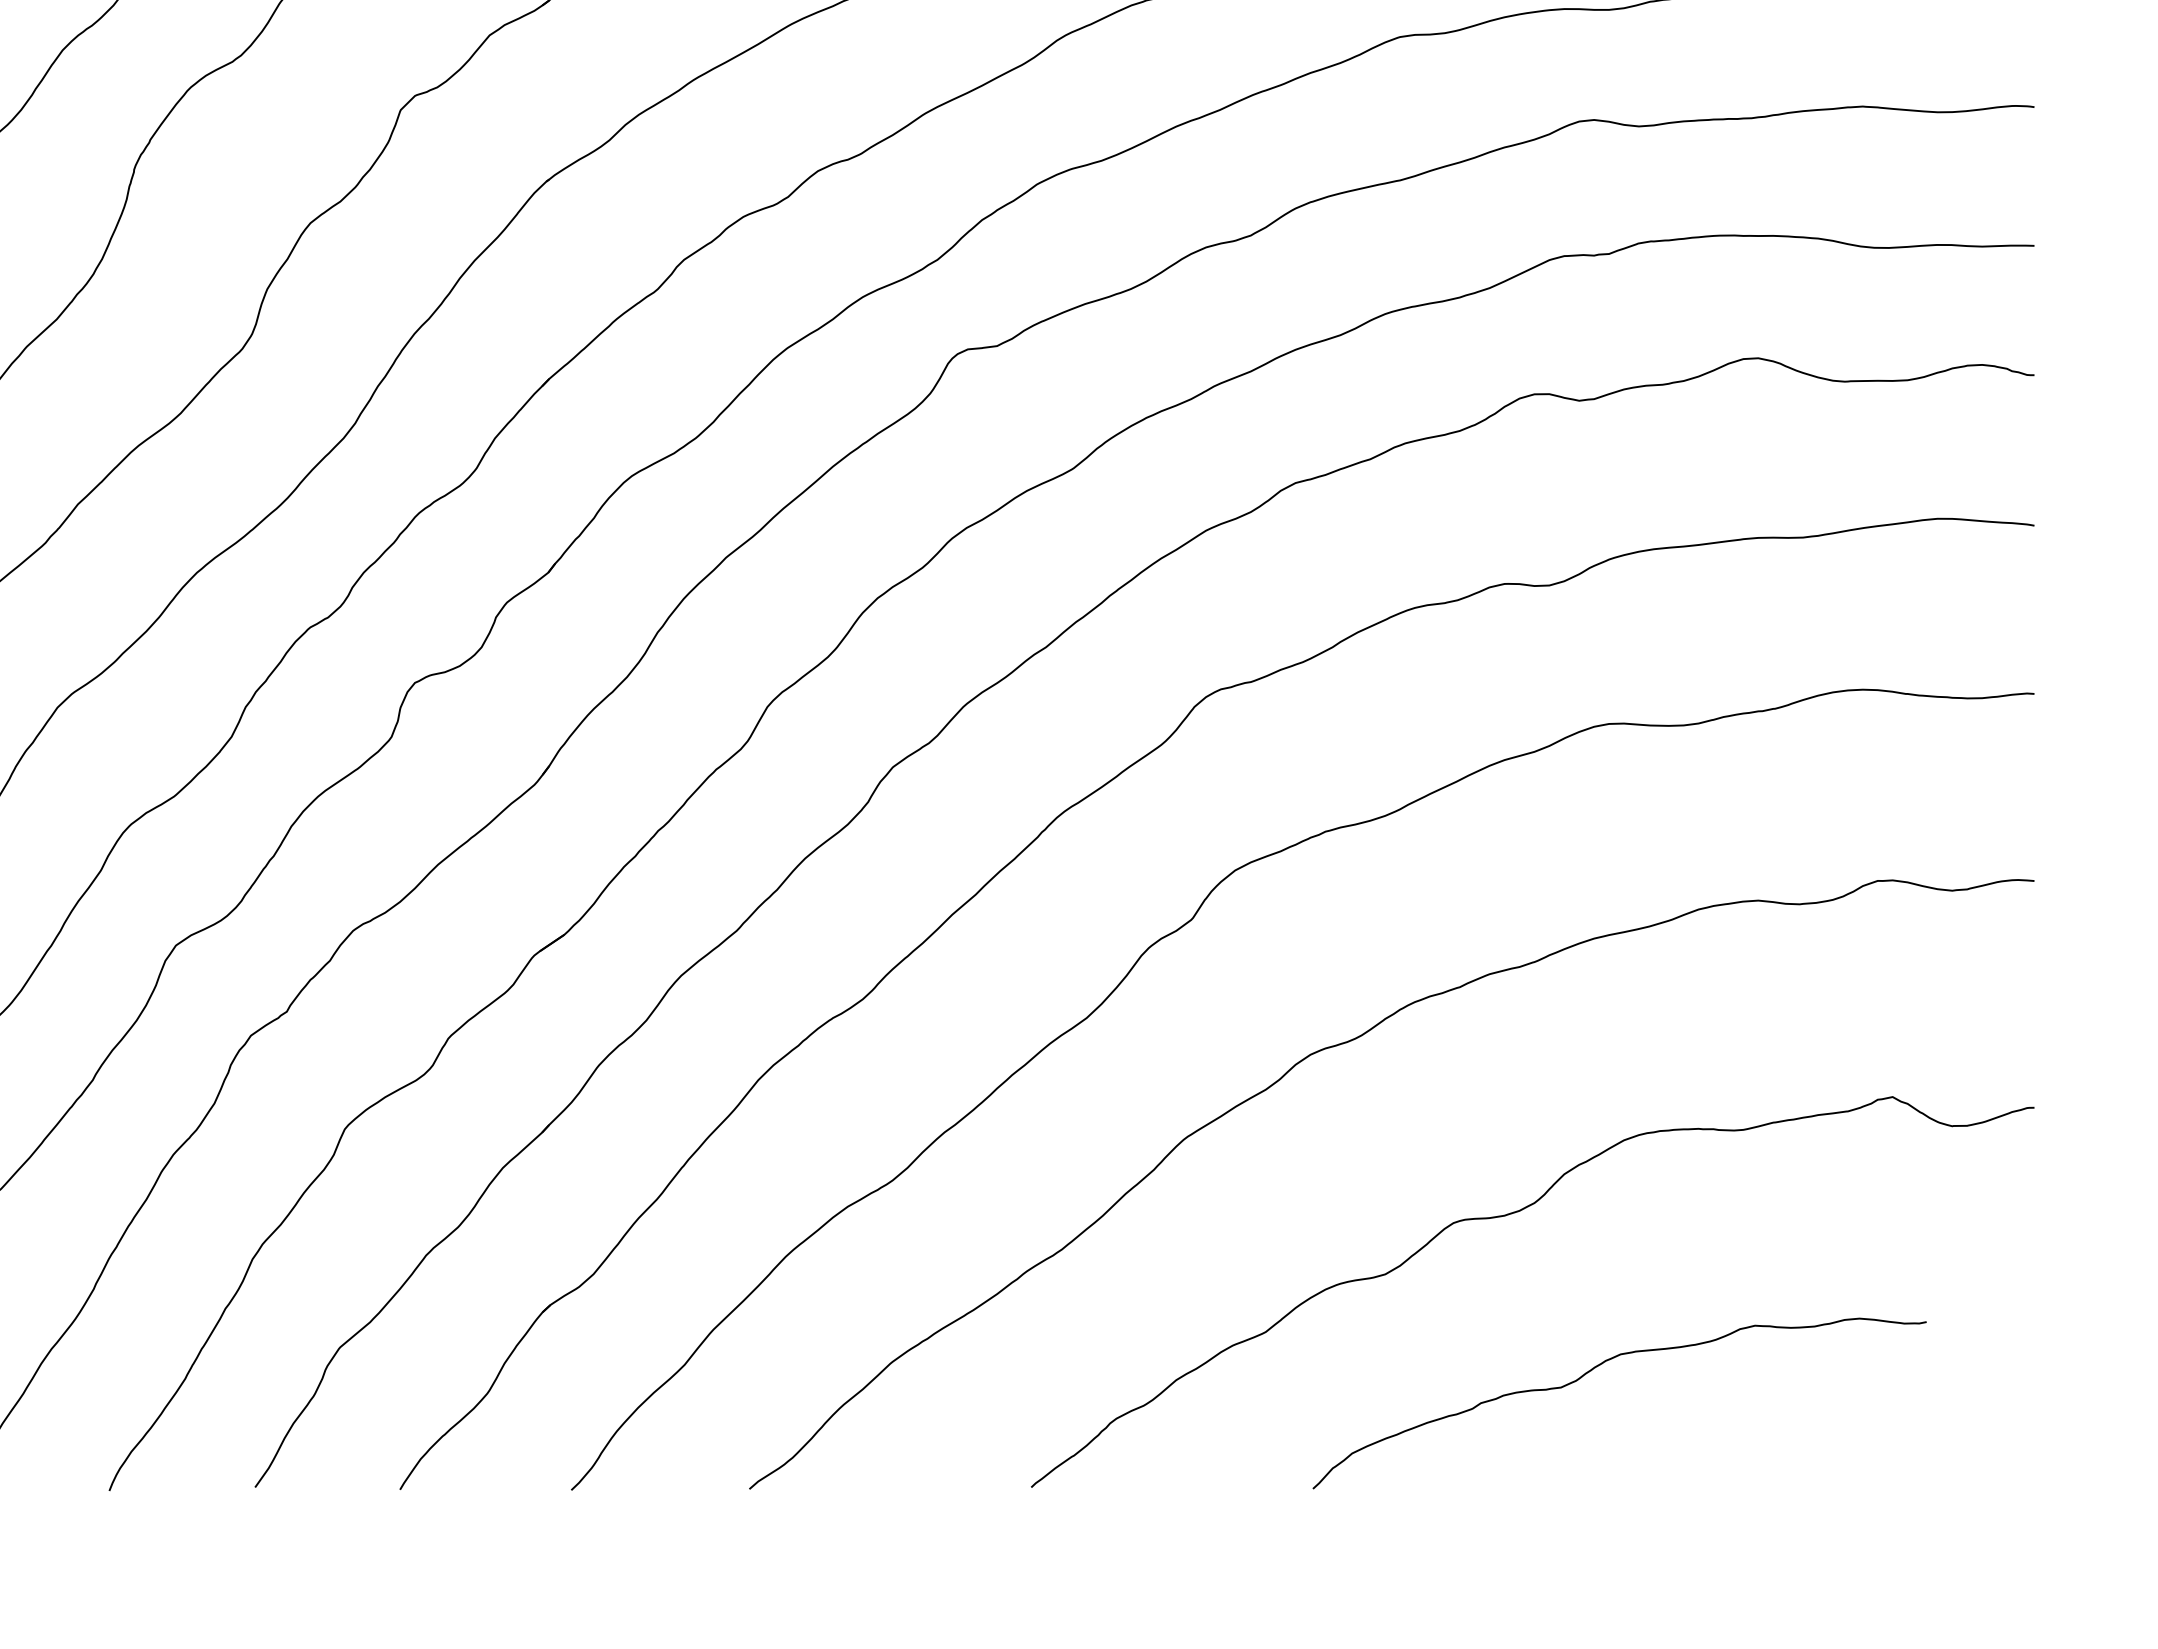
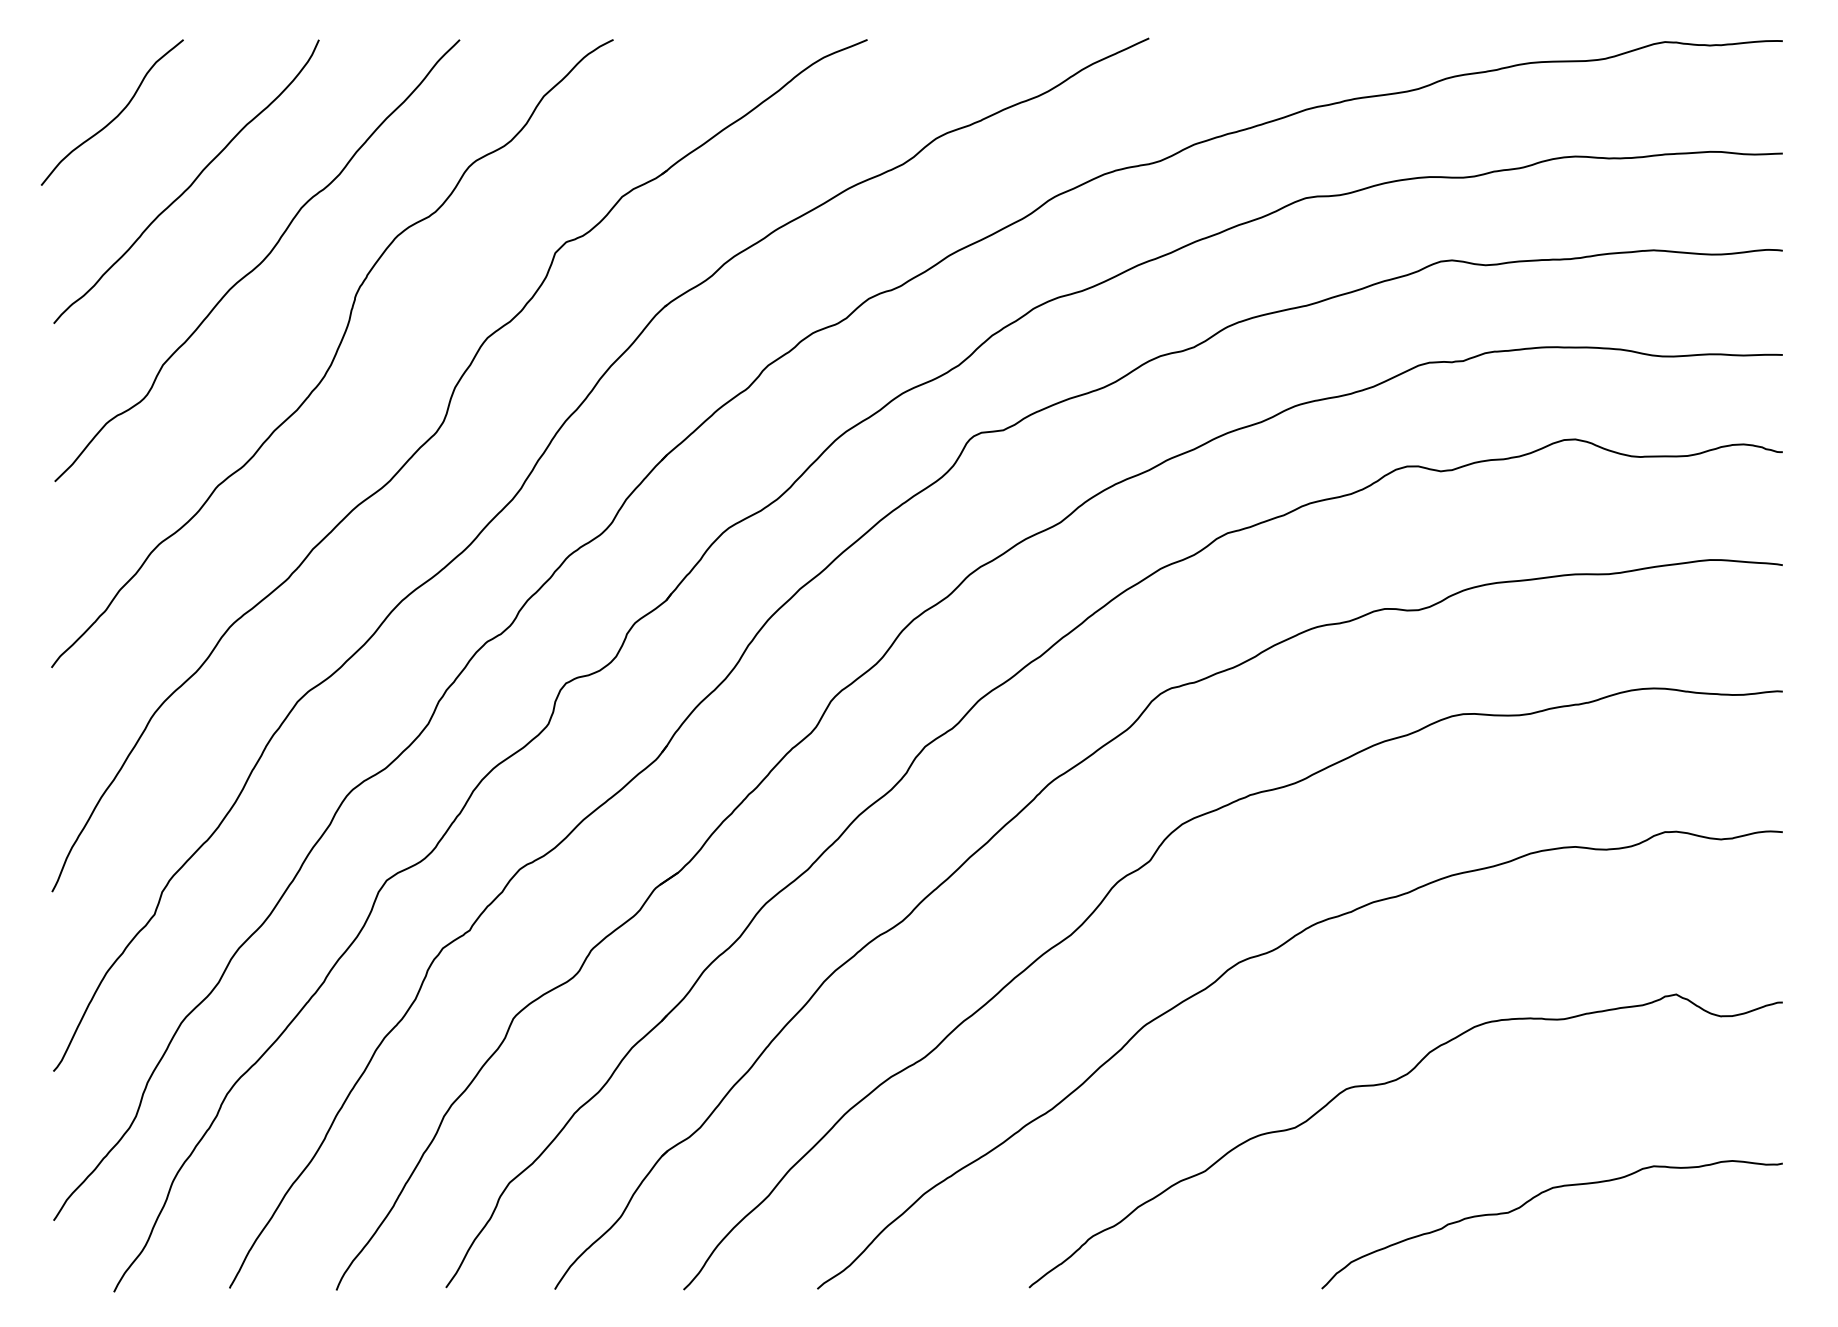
curve: (1598, 1367) -> (1536, 1197), moved

